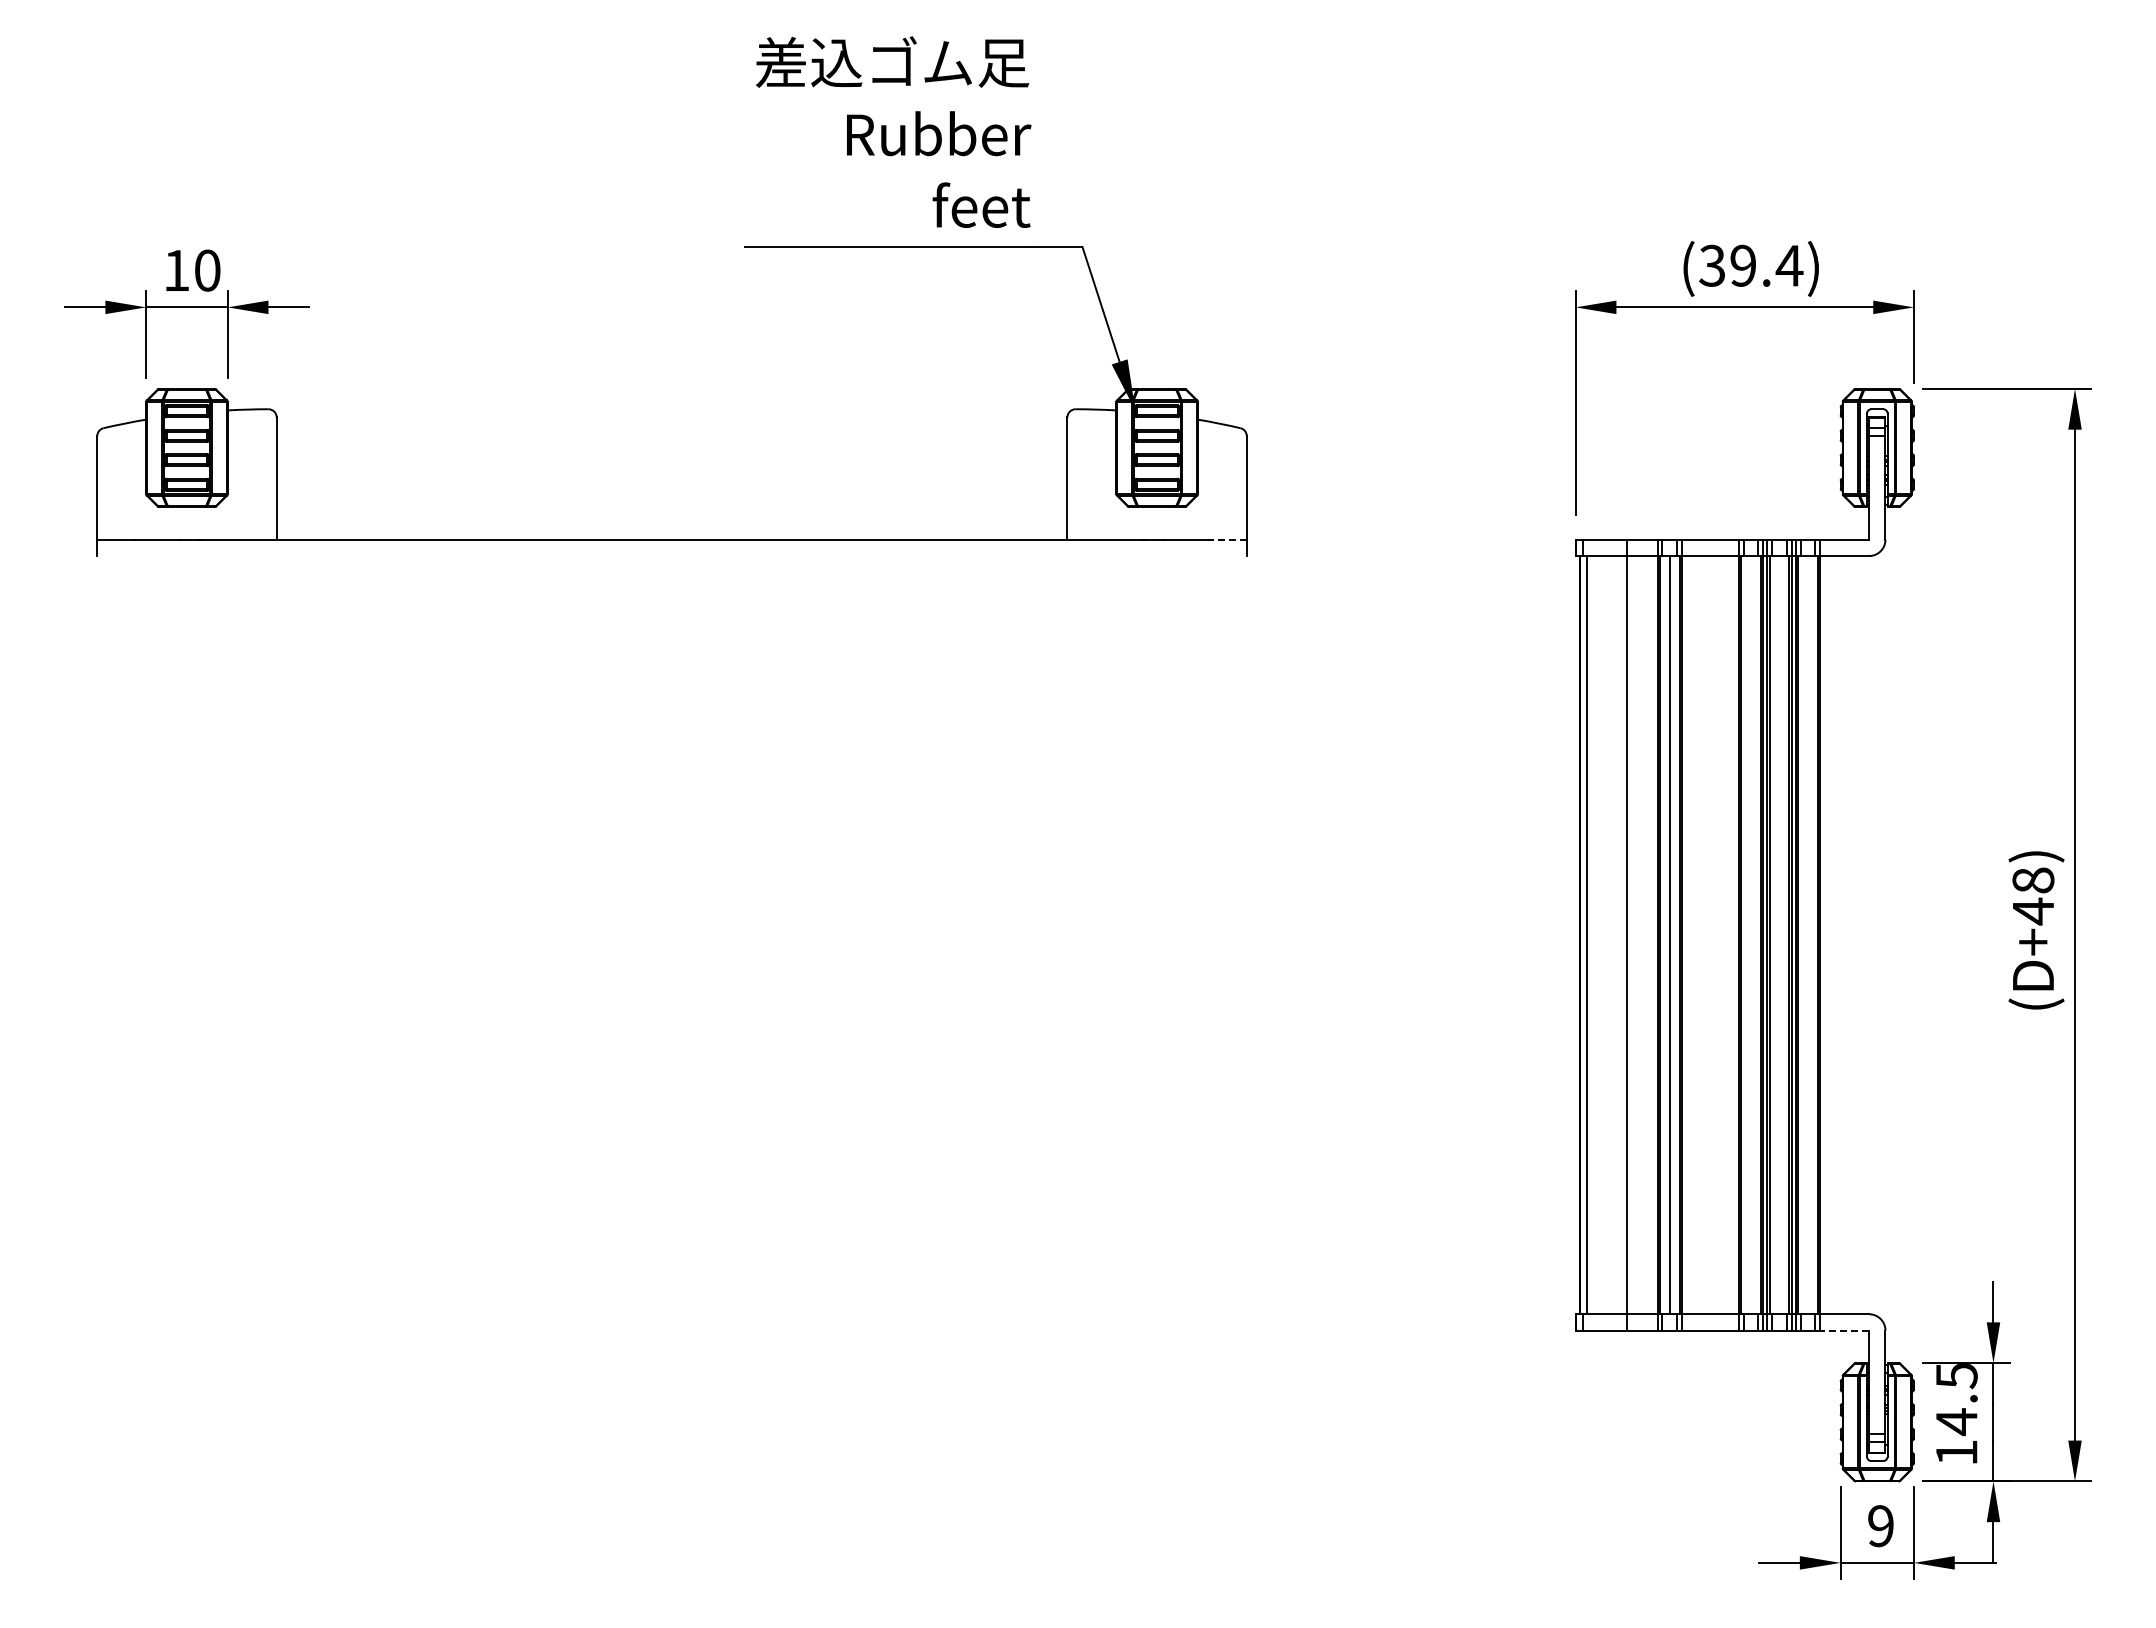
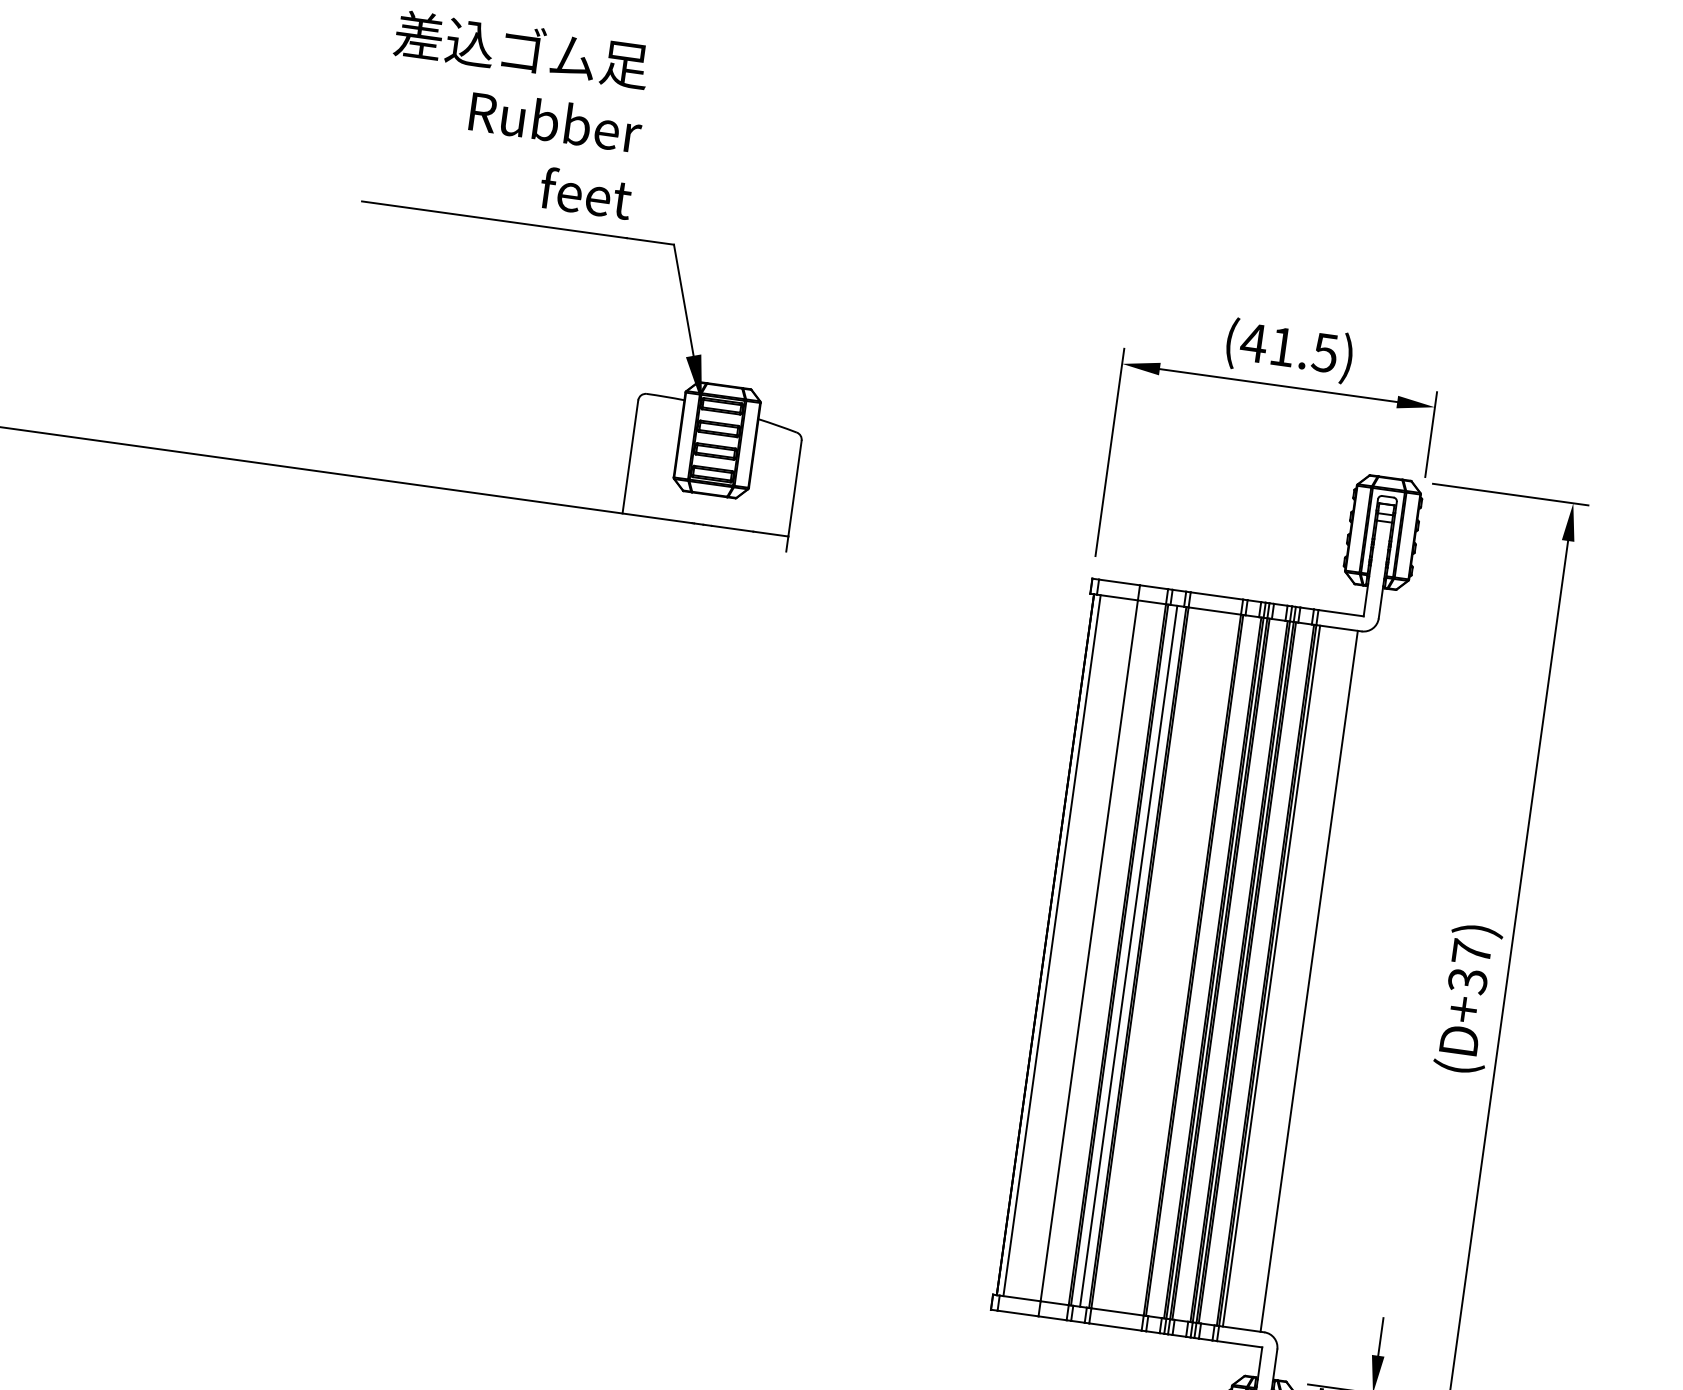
text: (1750, 265) -> (1289, 347), (39.4) -> (41.5)
line: (1227, 539) -> (770, 533), dashed -> solid
text: (2033, 896) -> (1469, 967), (D+48) -> (D+37)
line: (1824, 935) -> (1271, 976), added
line: (1865, 935) -> (1309, 981), added
line: (1844, 1330) -> (1239, 1344), dashed -> solid

